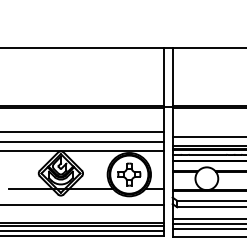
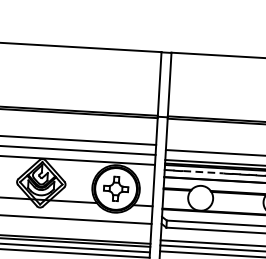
line: (208, 154) -> (203, 171), solid -> dashed

